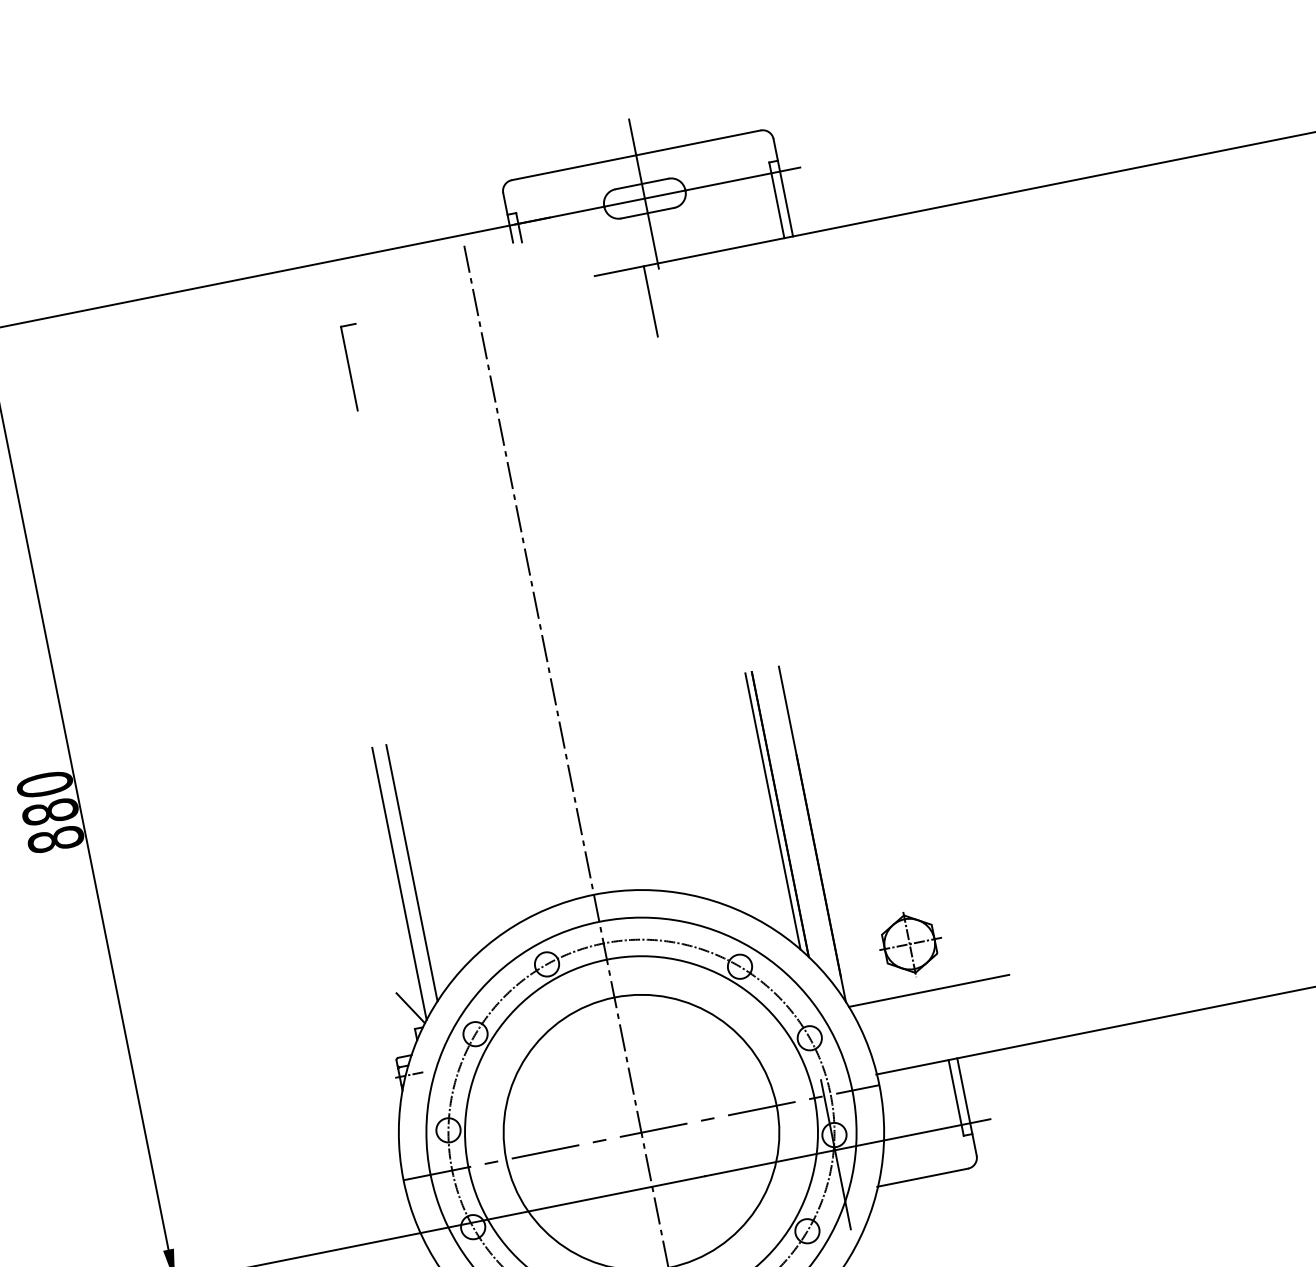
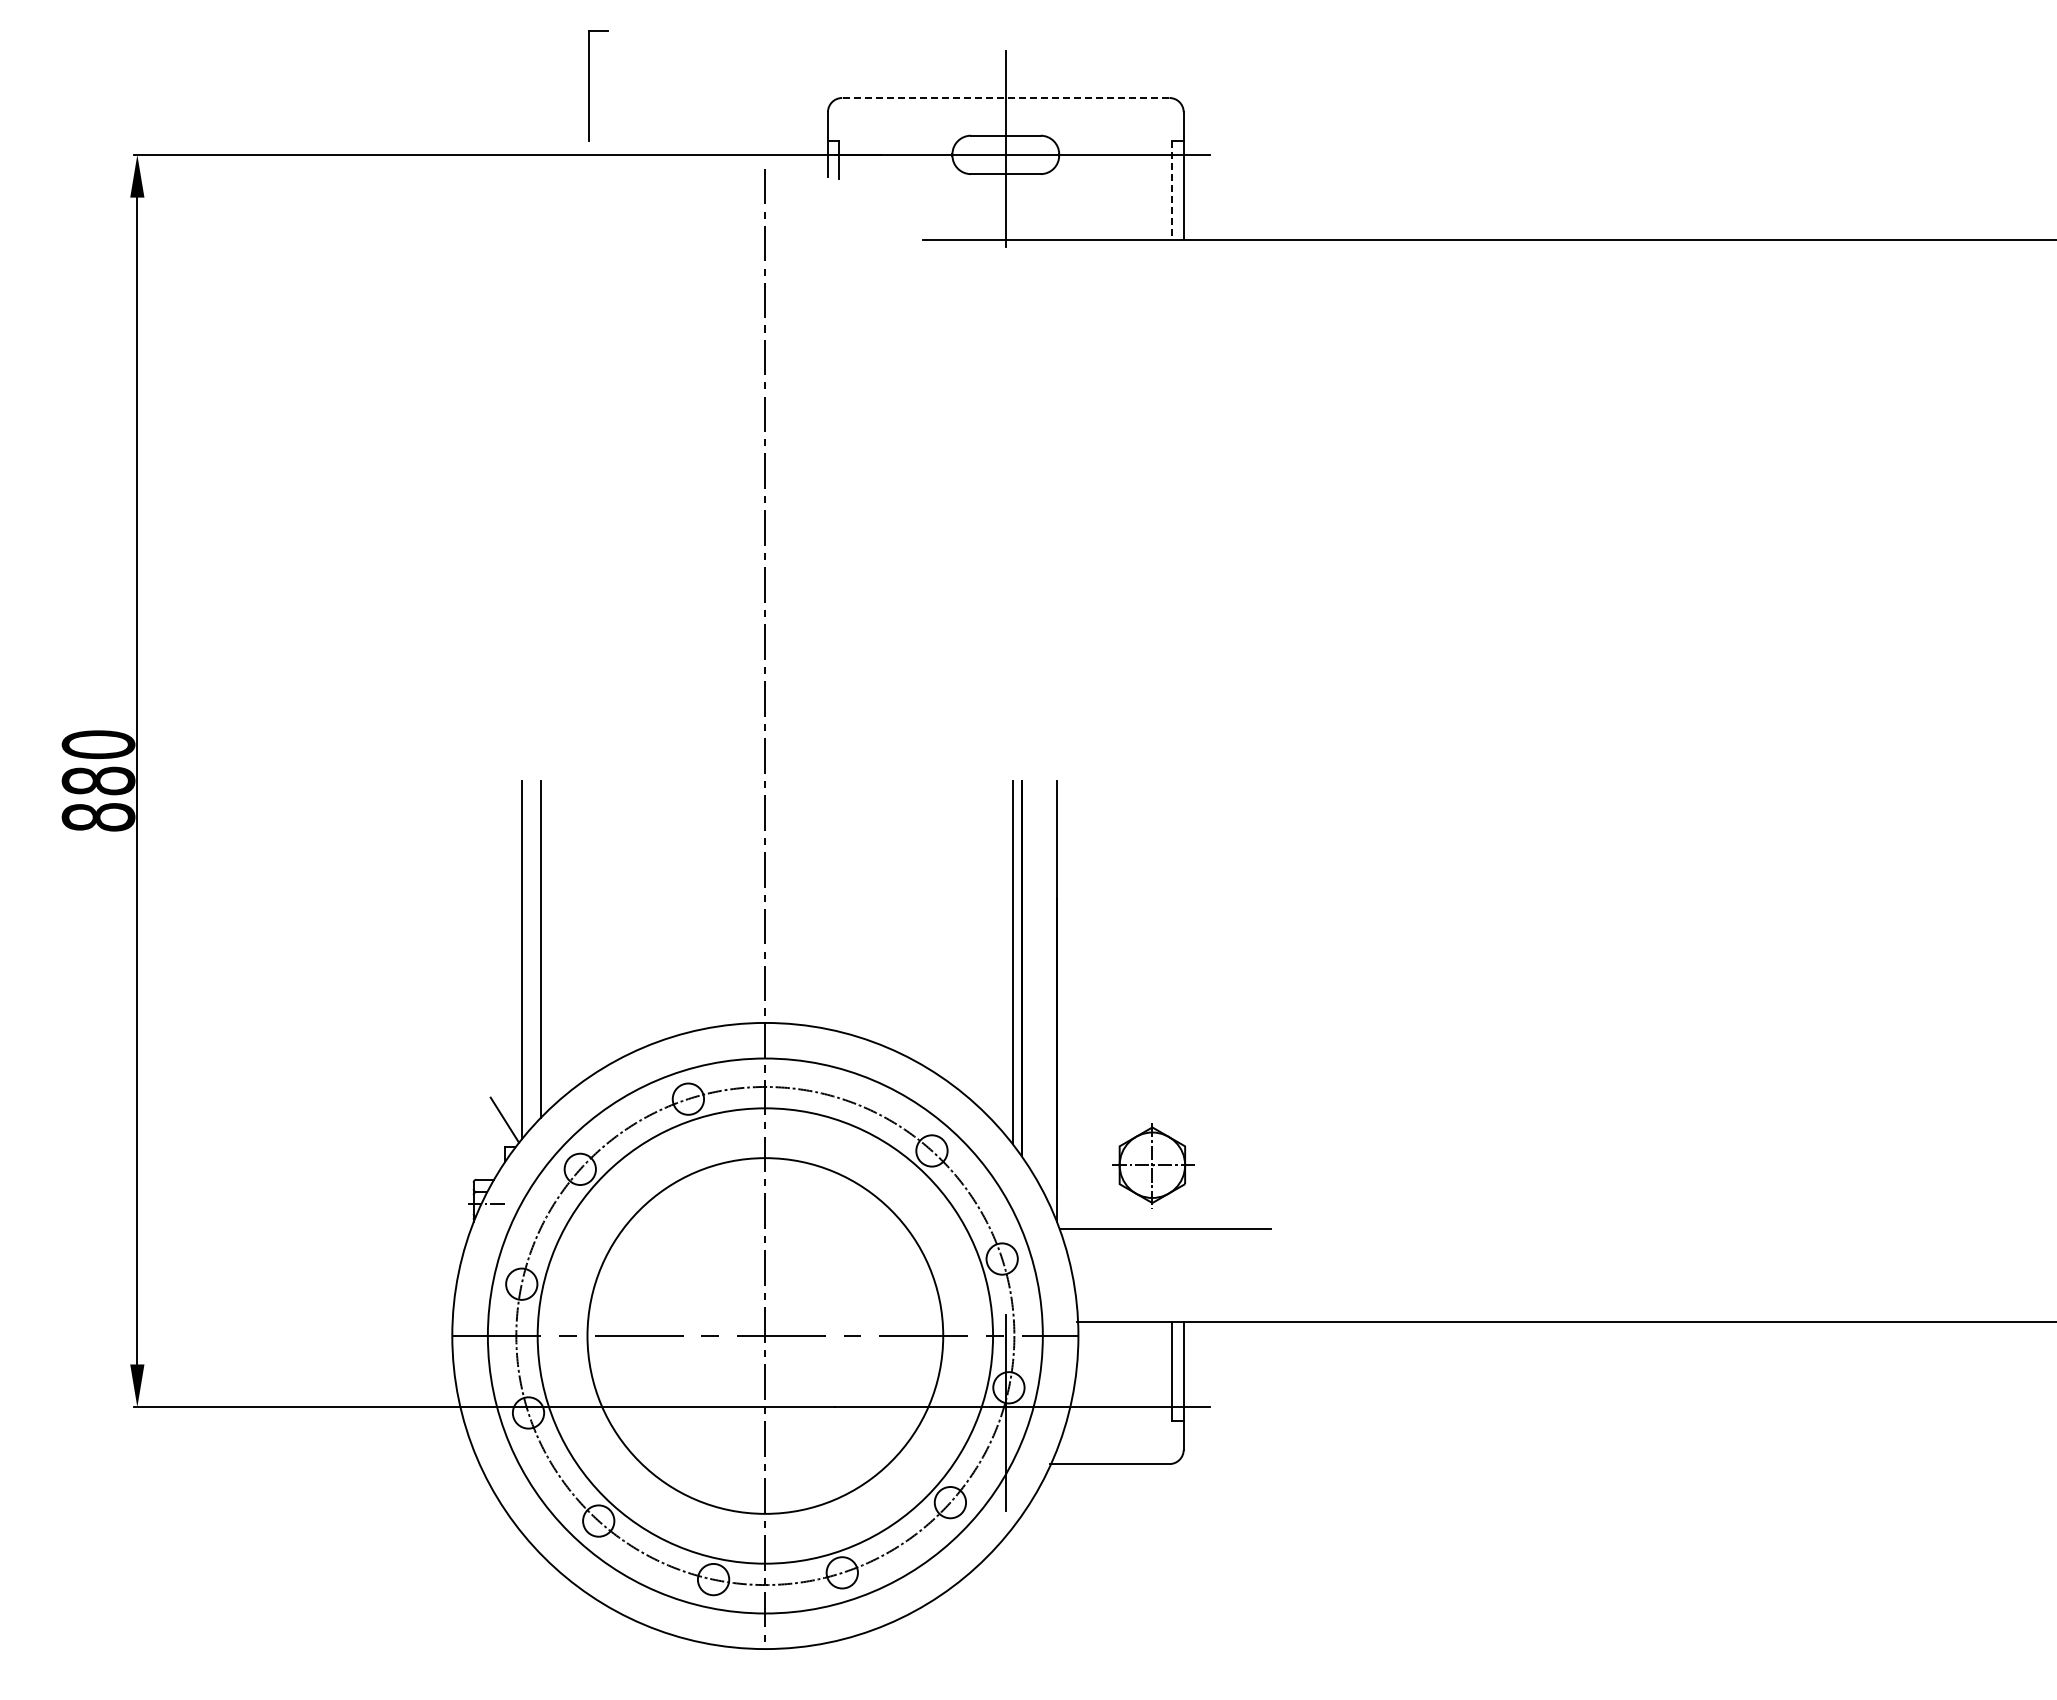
line: (636, 155) -> (1005, 98), solid -> dashed
line: (776, 200) -> (1172, 190), solid -> dashed
line: (650, 301) -> (987, 286), removed
part: (349, 367) -> (589, 85), moved

